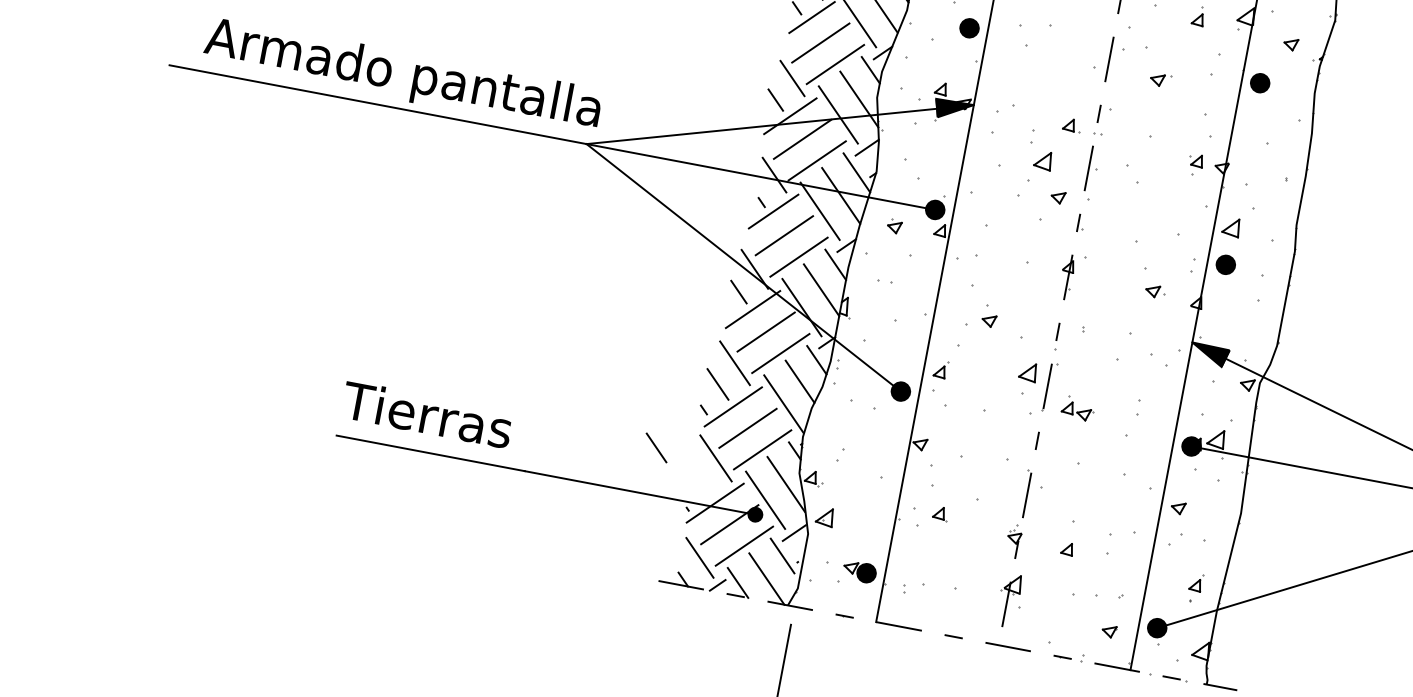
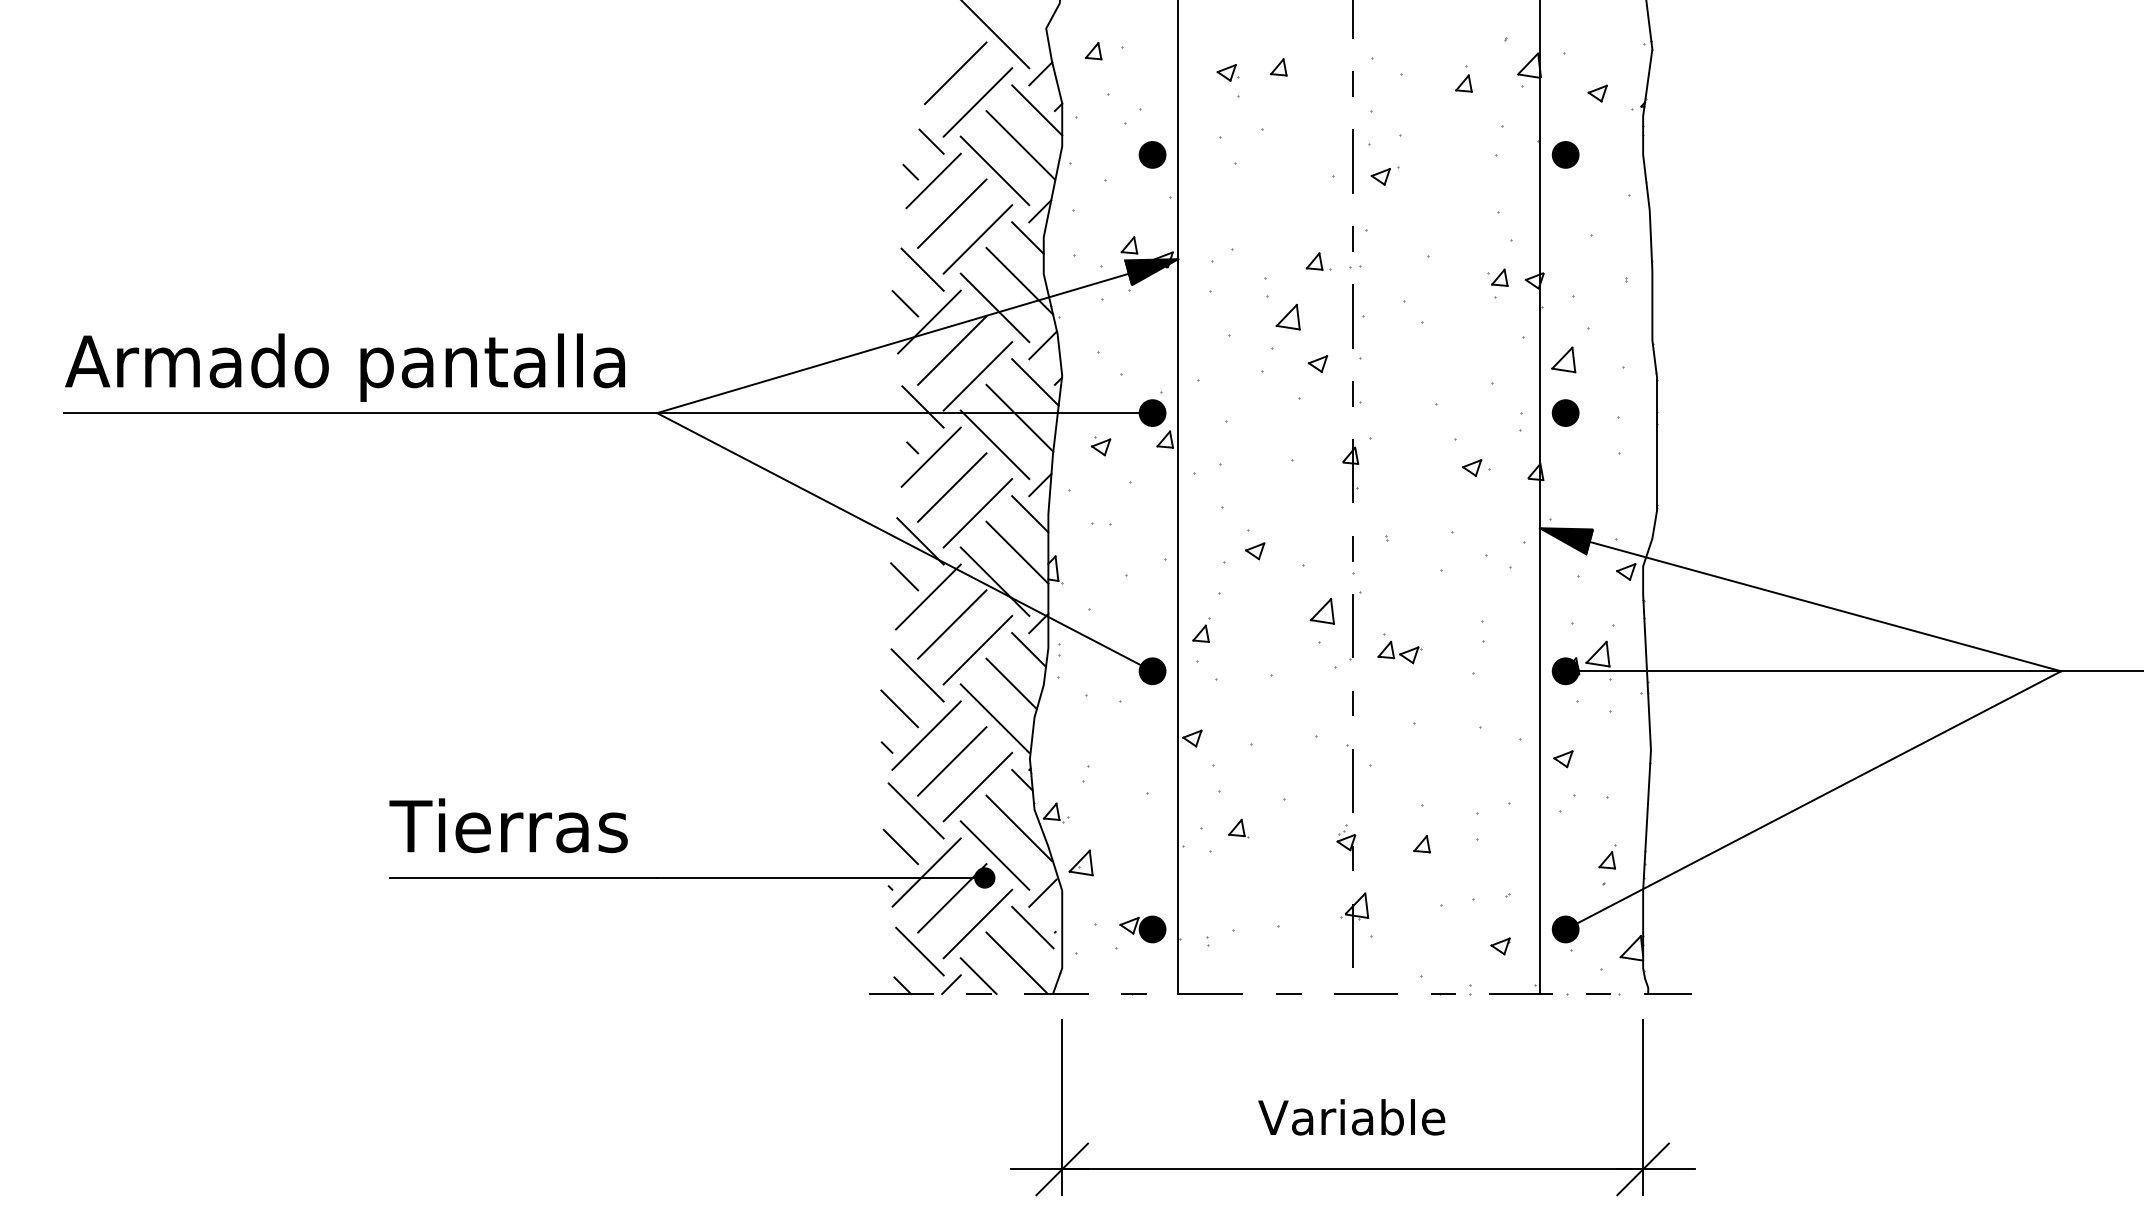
text: (402, 76) -> (344, 367), moved
part: (1160, 79) -> (1384, 175), moved
line: (656, 447) -> (900, 846), moved

